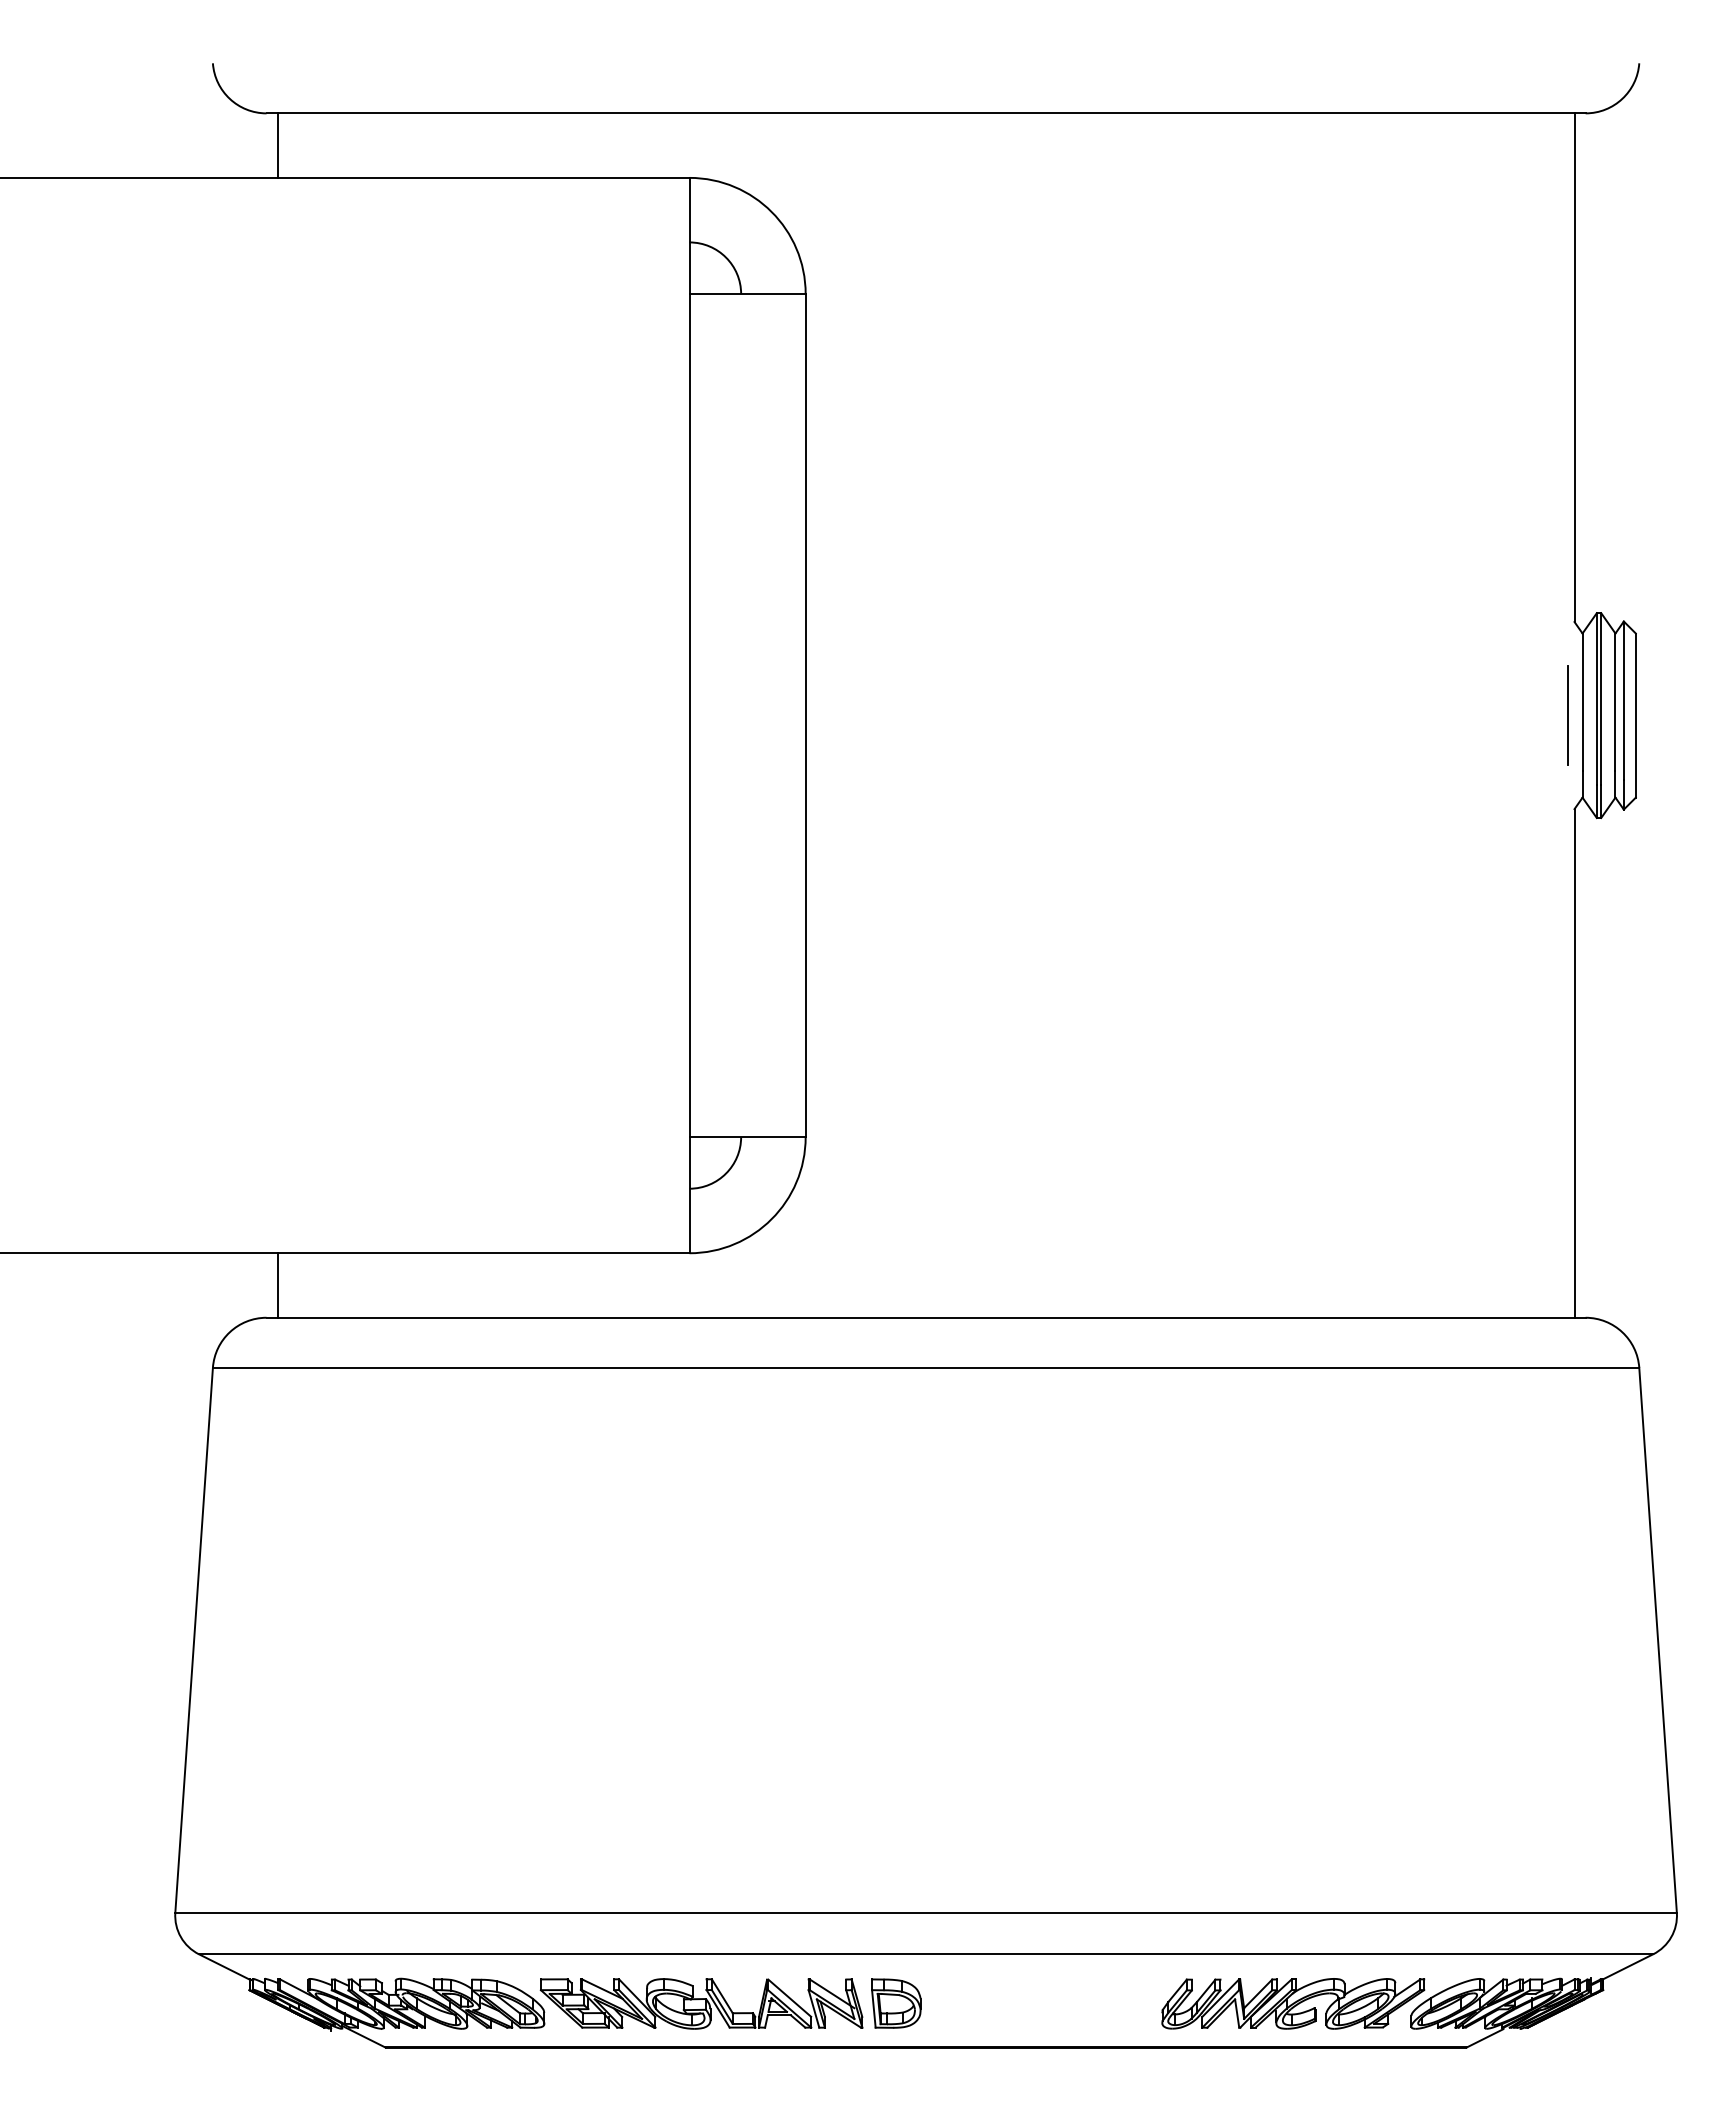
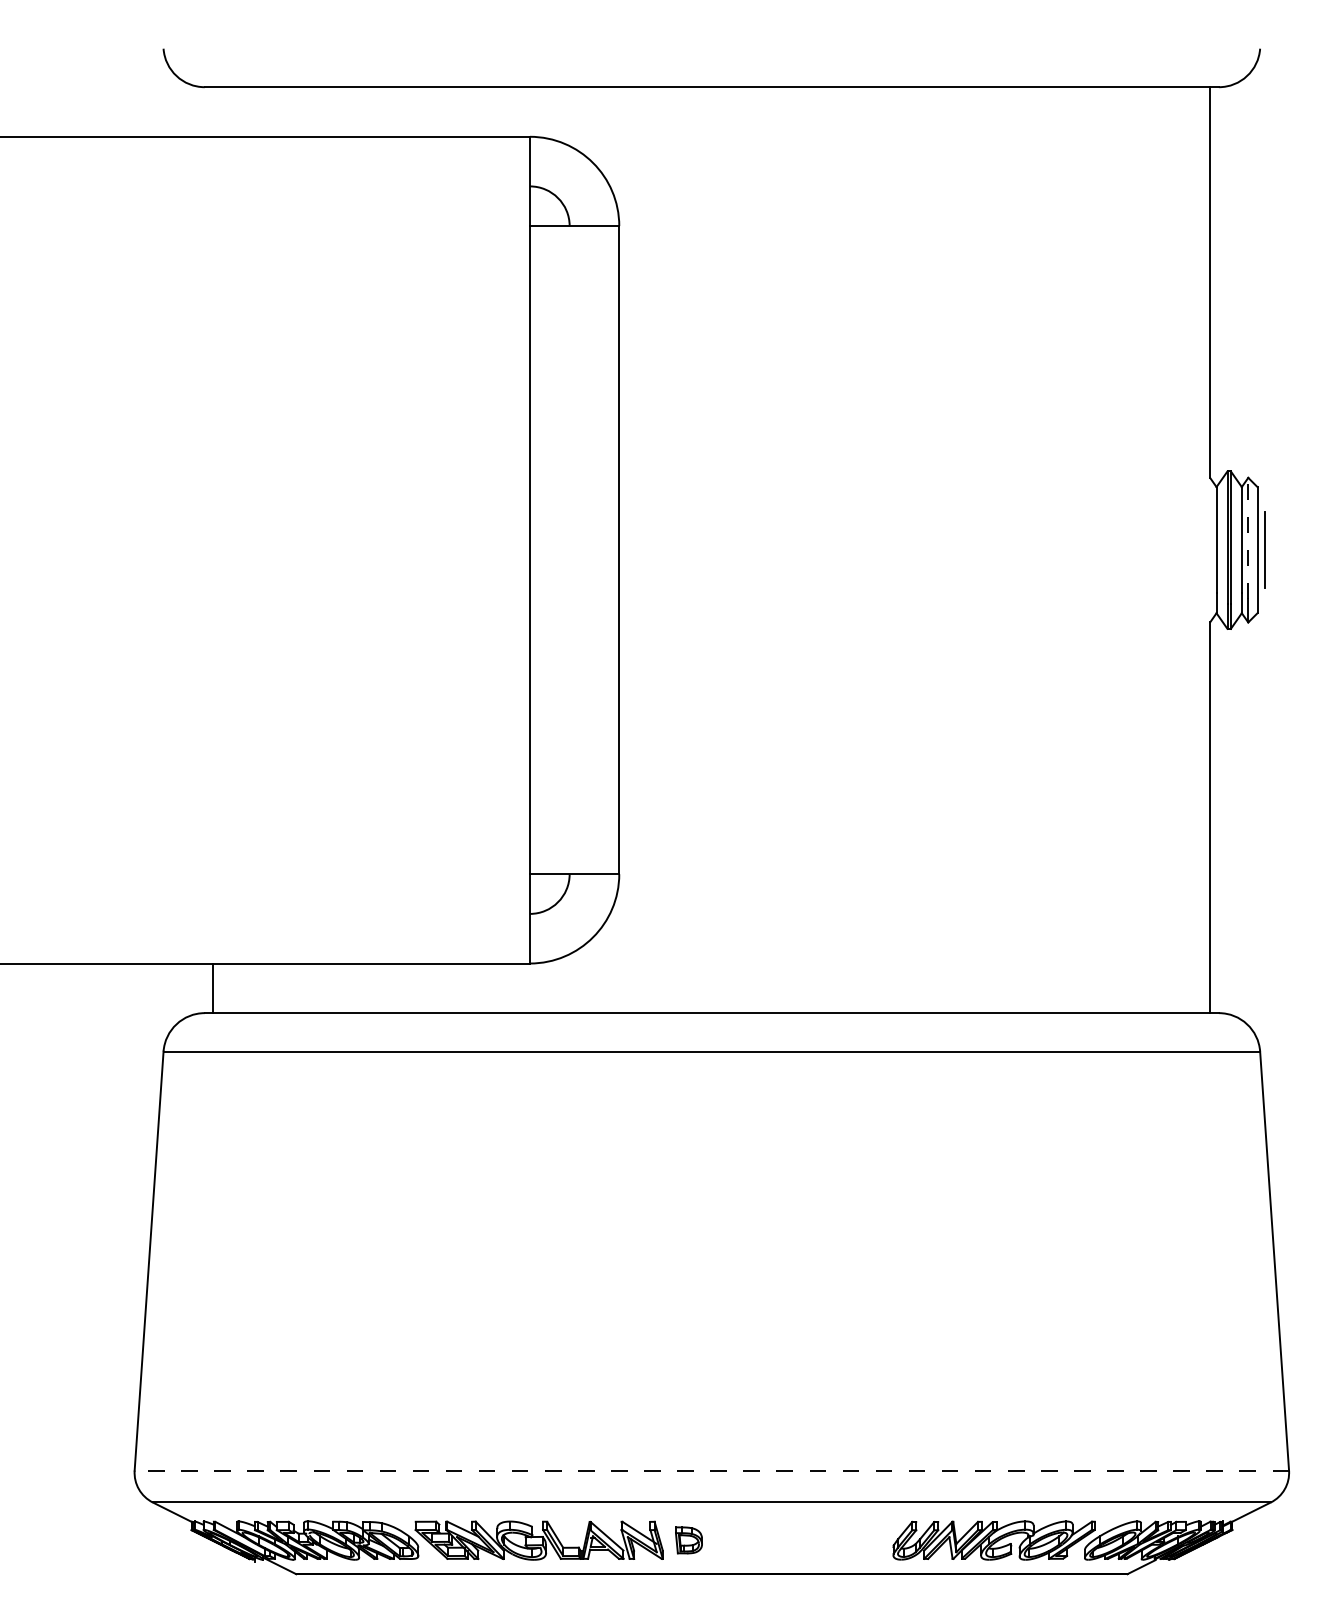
line: (277, 145) -> (213, 111), removed
line: (1623, 700) -> (1248, 538), solid -> dashed
line: (1567, 715) -> (1264, 550), moved
line: (926, 1912) -> (712, 1470), solid -> dashed
part: (896, 2003) -> (689, 1540), size x0.7

